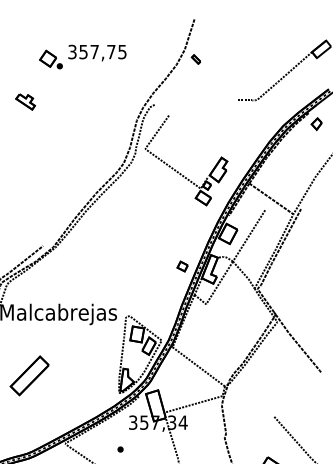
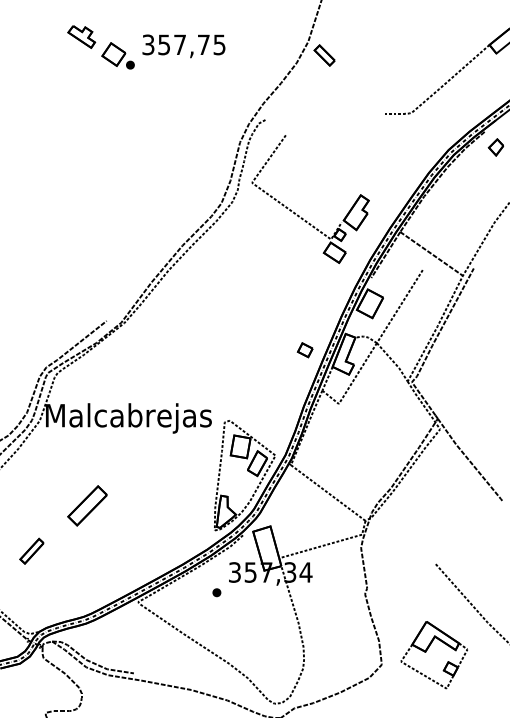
part: (196, 59) -> (324, 55), size x1.67
part: (25, 101) -> (81, 36), moved
part: (29, 375) -> (87, 505), size x0.71
part: (120, 449) -> (216, 592), moved

